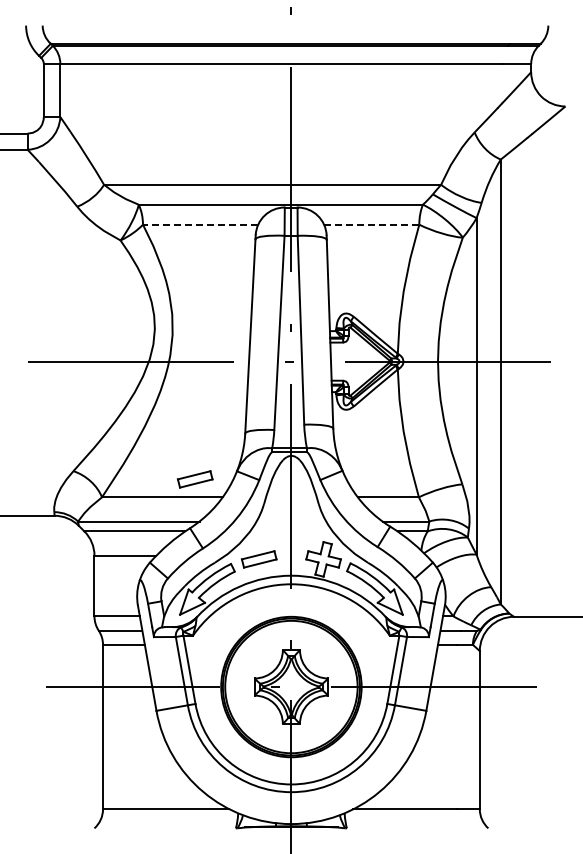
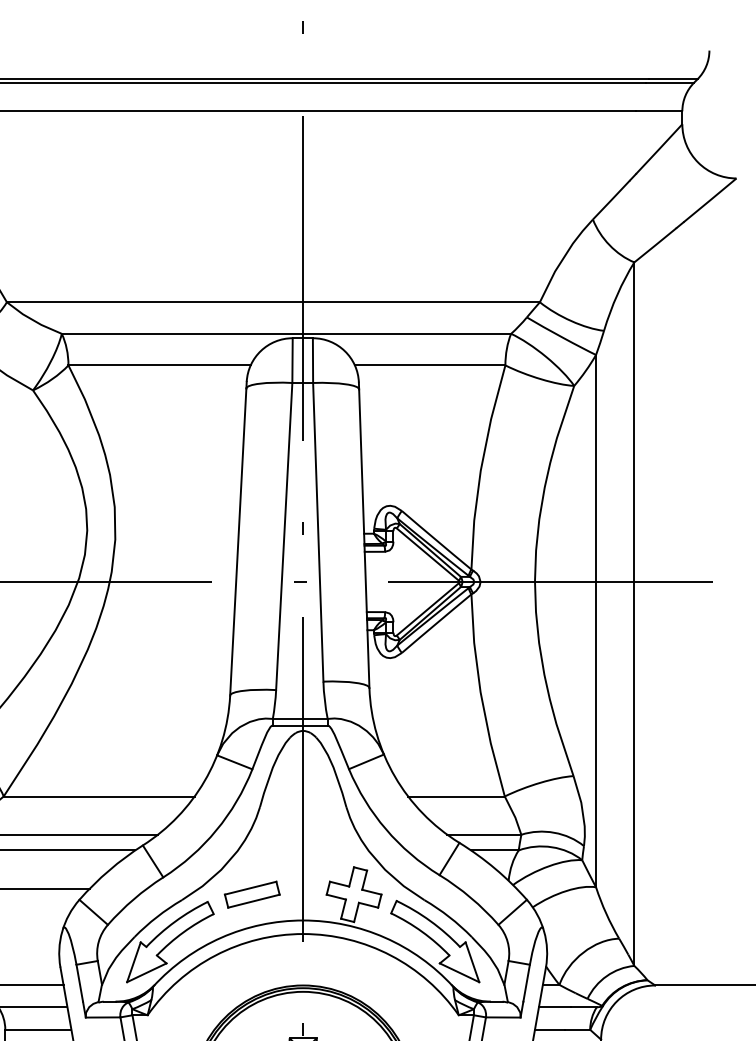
line: (200, 224) -> (159, 365), dashed -> solid
line: (371, 224) -> (429, 365), dashed -> solid
part: (194, 479) -> (149, 768), removed

